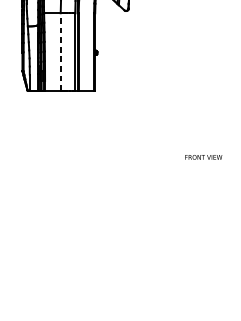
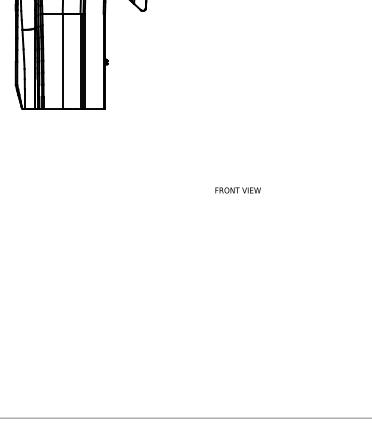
line: (60, 52) -> (62, 61), dashed -> solid

